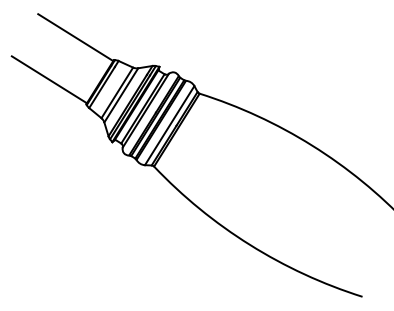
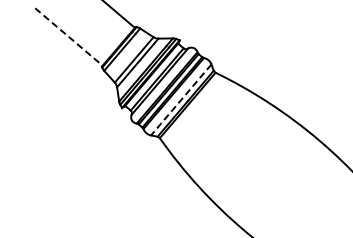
line: (49, 80) -> (68, 37), solid -> dashed
line: (169, 125) -> (181, 99), solid -> dashed

